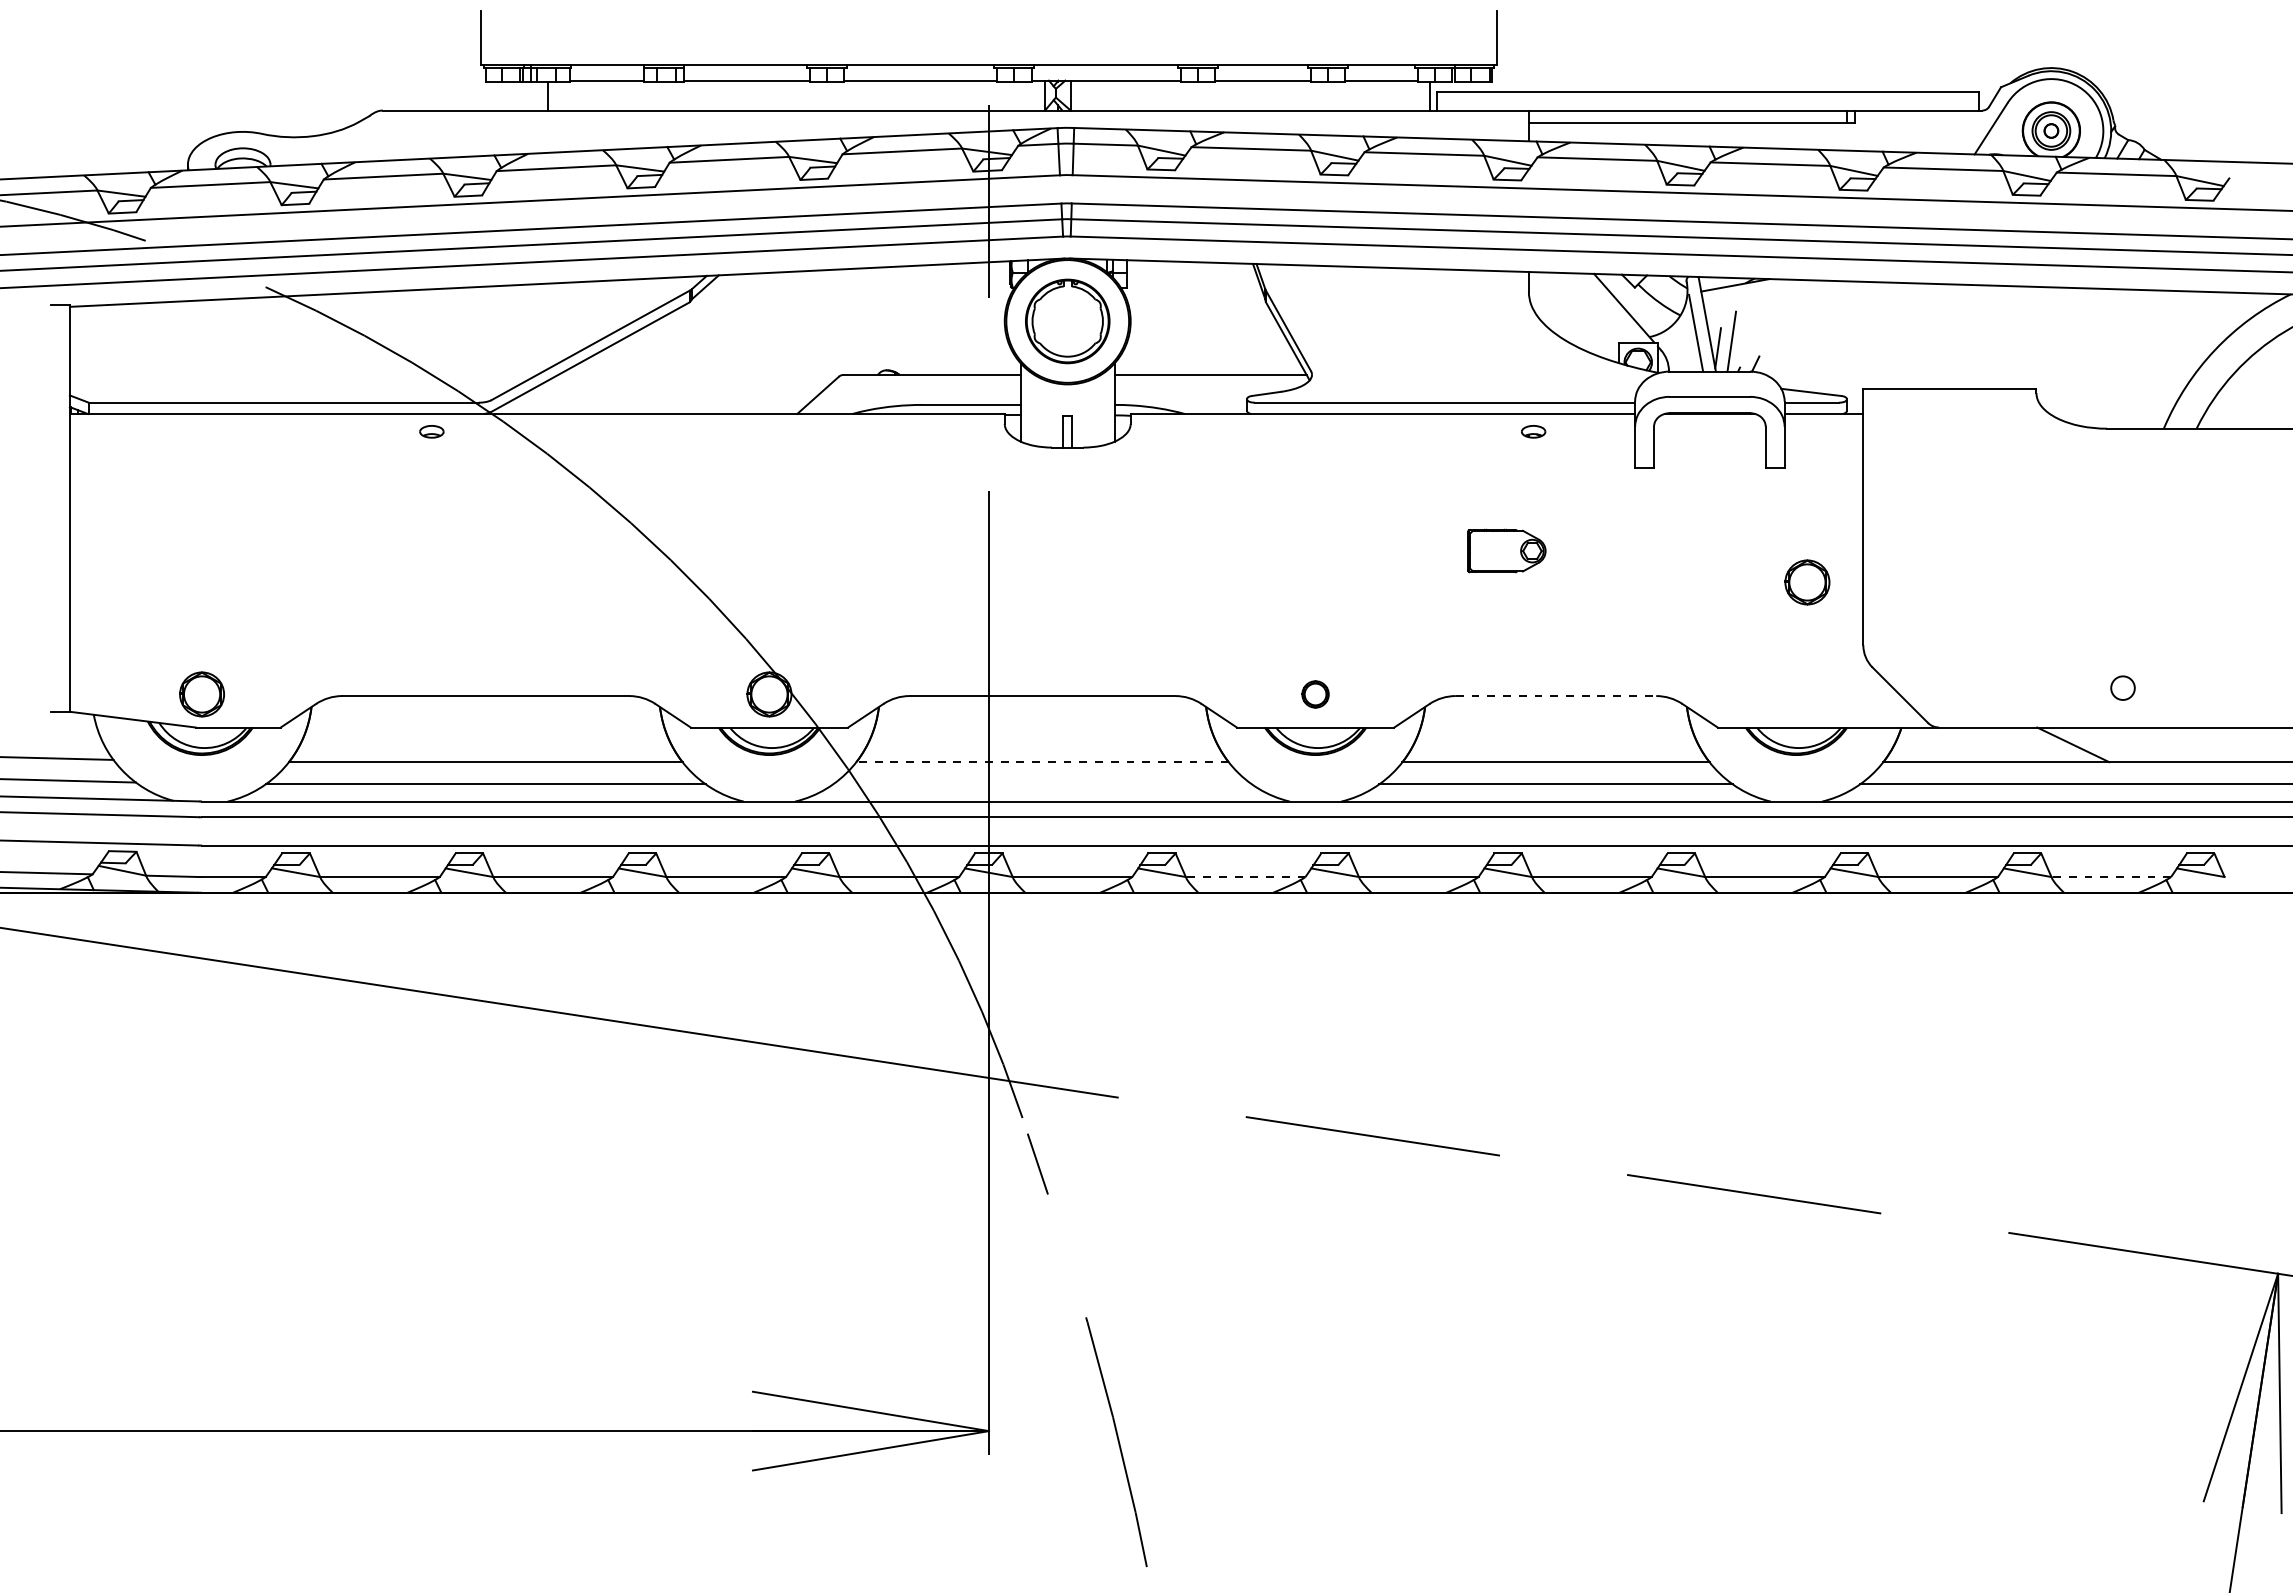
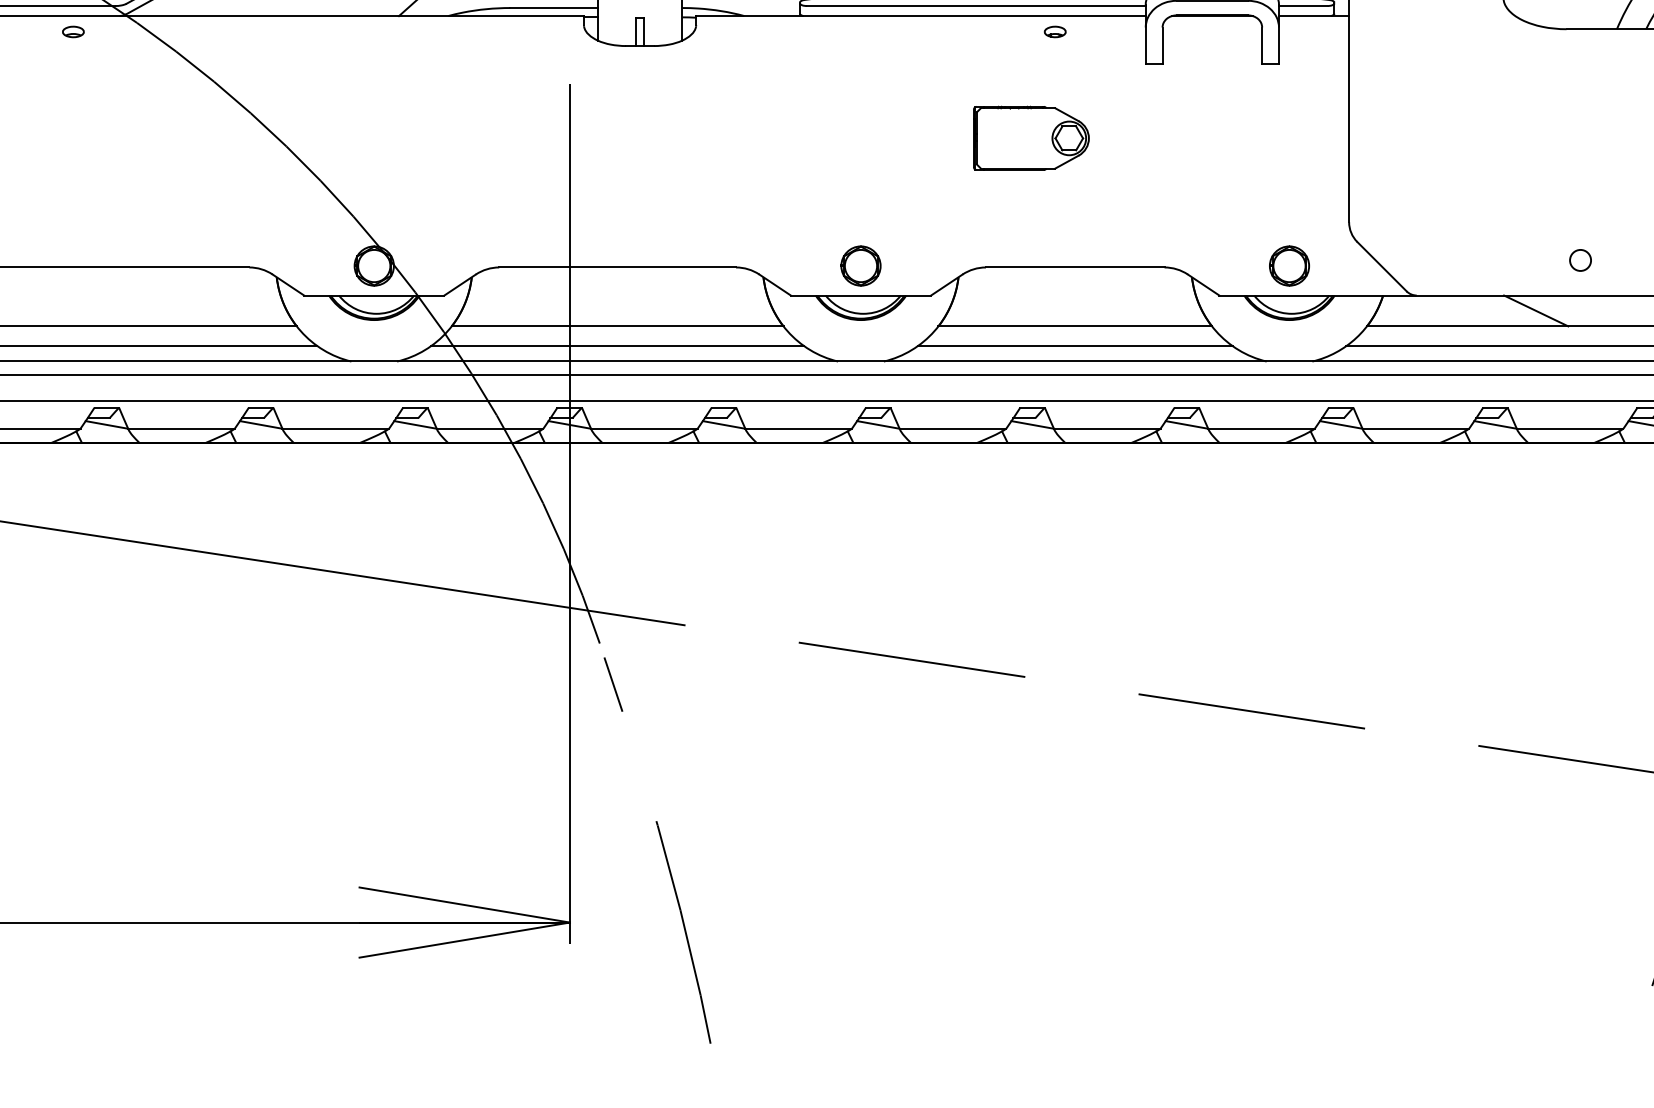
part: (1506, 550) -> (1031, 137), size x1.67
part: (1807, 582) -> (1289, 266), moved
part: (1315, 694) -> (860, 266), size x1.67
line: (1556, 696) -> (1075, 267), dashed -> solid
line: (1042, 762) -> (617, 326), dashed -> solid
line: (1042, 784) -> (617, 346), added
line: (1245, 877) -> (798, 429), dashed -> solid
line: (2111, 877) -> (1570, 429), dashed -> solid

